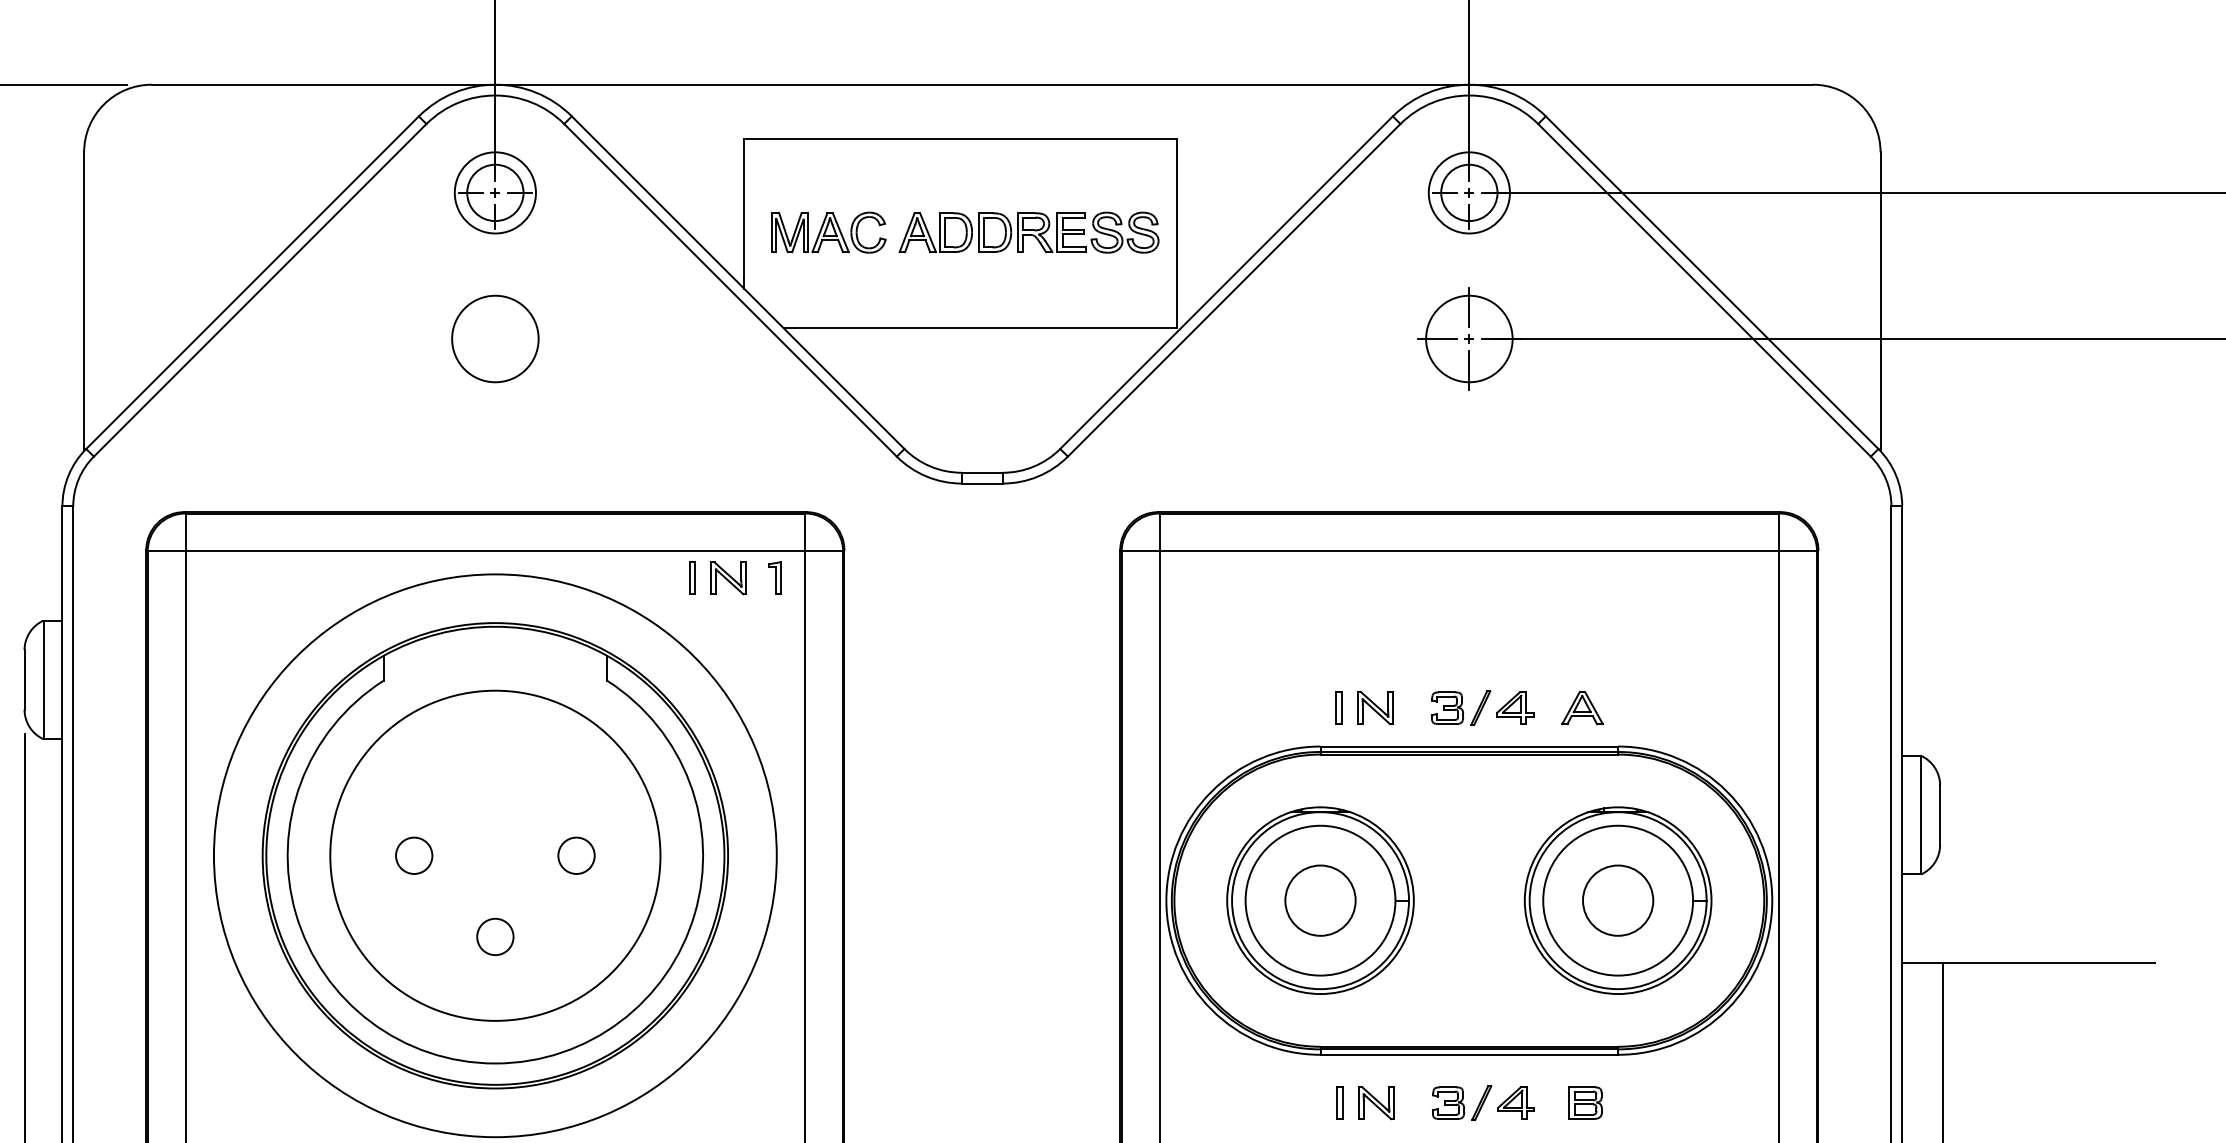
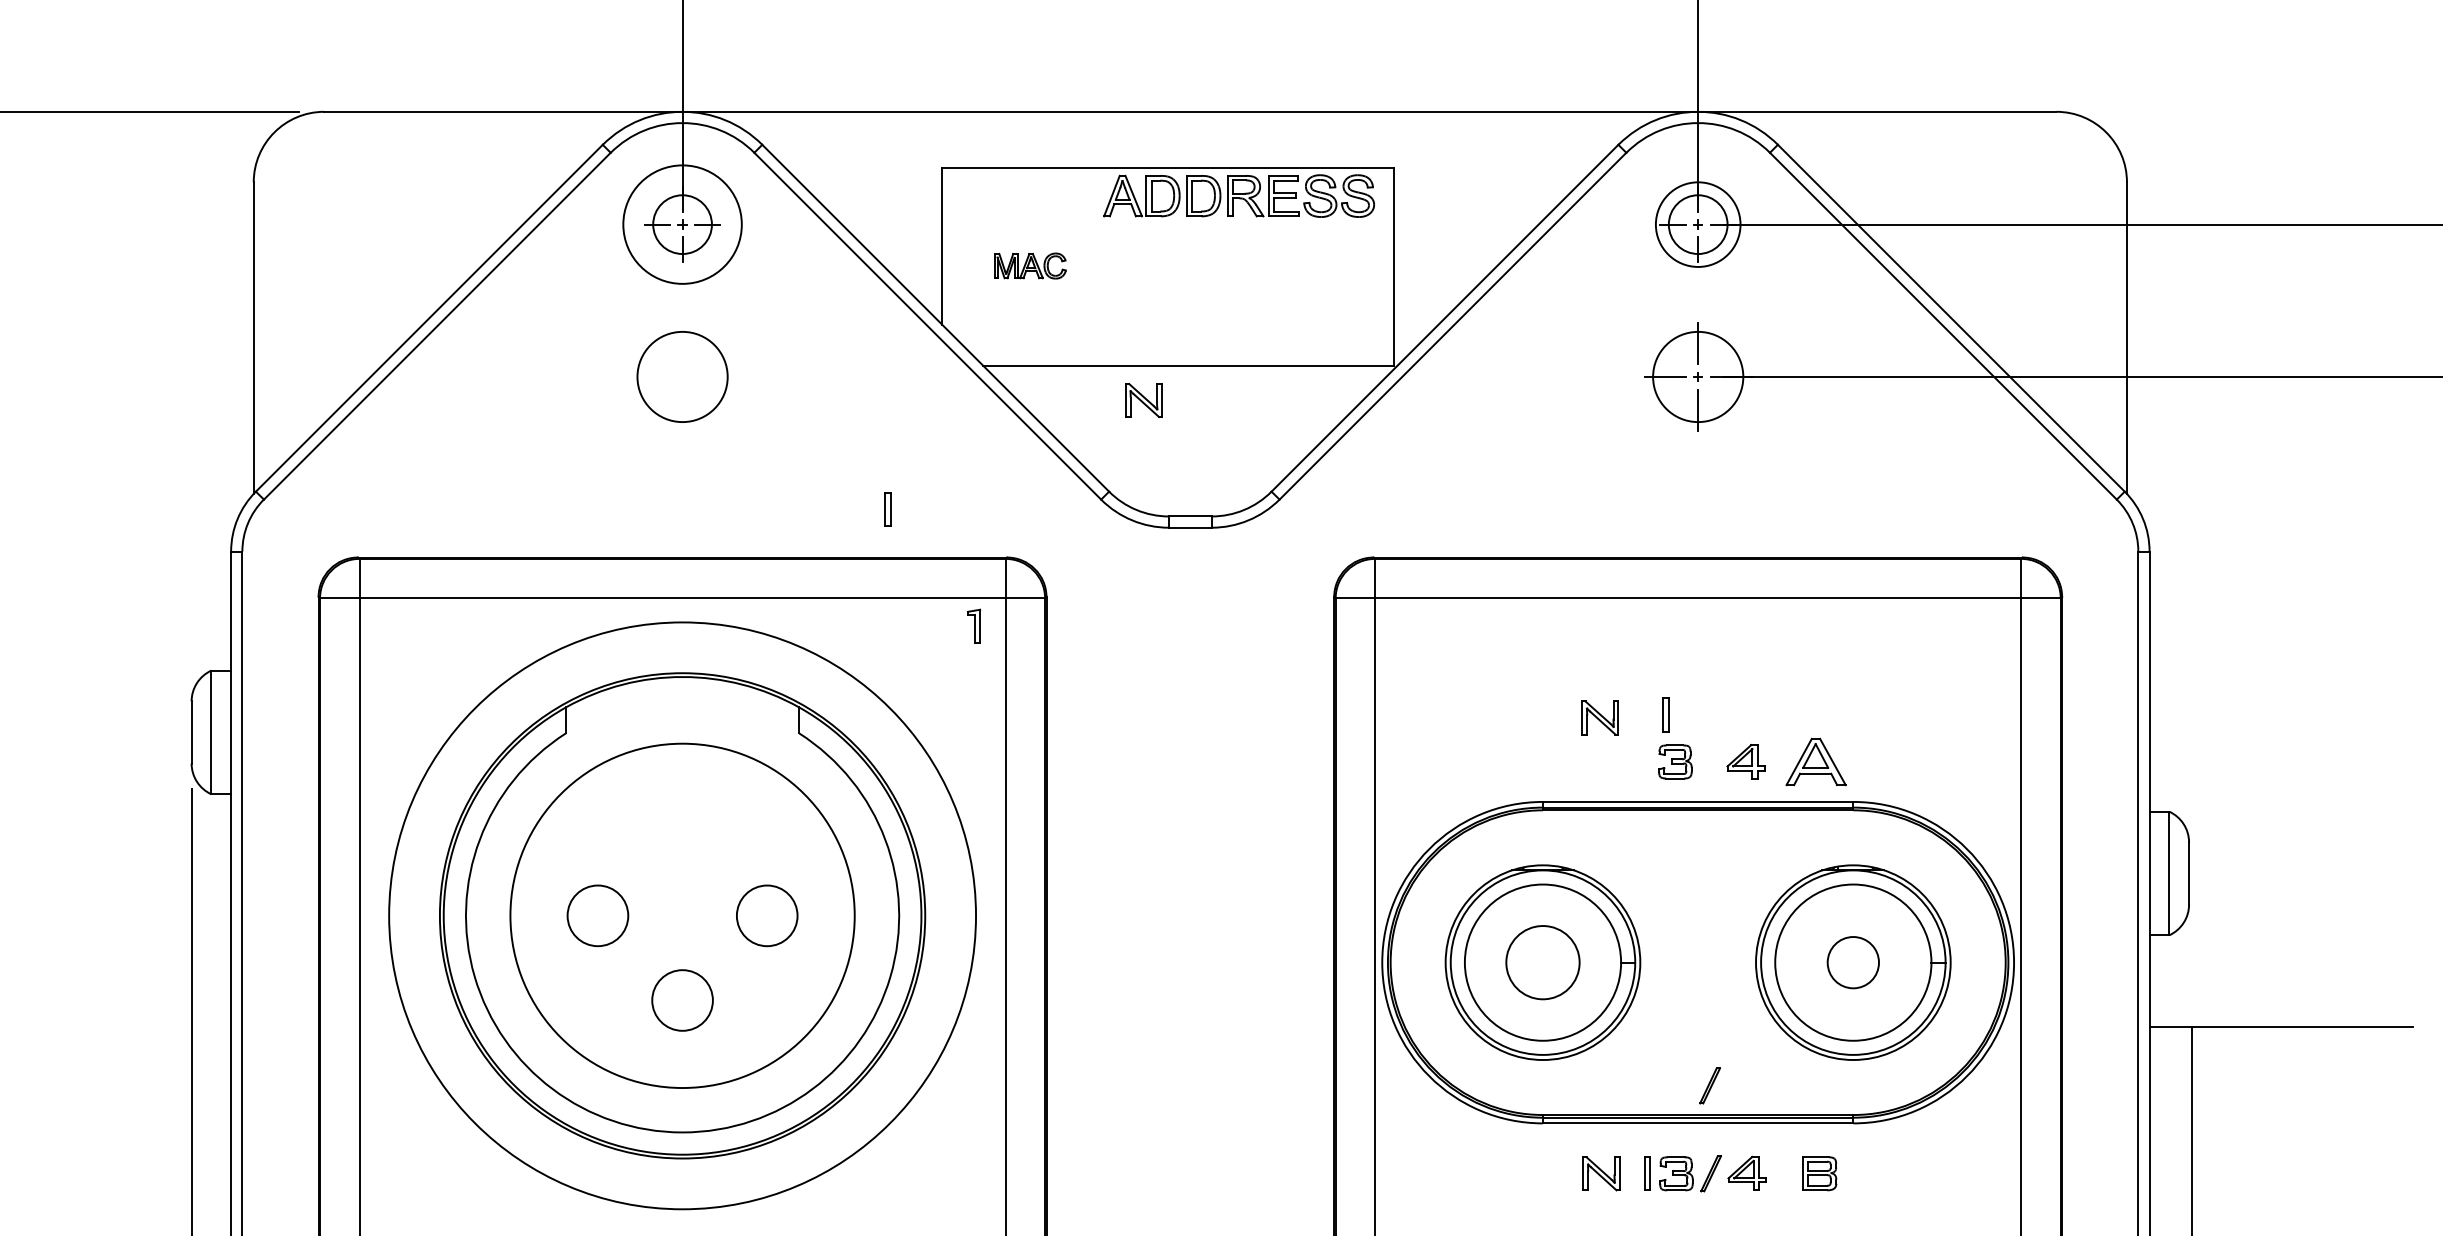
circle: (495, 192) -> (682, 224), size x1.4
part: (829, 232) -> (1030, 265), size x0.6
part: (1028, 232) -> (1238, 195), moved
part: (691, 578) -> (887, 509), moved
part: (728, 578) -> (1143, 400), moved
part: (1338, 707) -> (1665, 714), moved
part: (1374, 707) -> (1599, 717), moved
part: (1480, 707) -> (1709, 1085), moved
part: (1582, 707) -> (1816, 761), size x1.4
circle: (413, 855) -> (597, 915), size x1.6
circle: (576, 855) -> (767, 915), size x1.6
circle: (1617, 900) -> (1852, 962), size x0.7
circle: (495, 936) -> (682, 1000), size x1.6
part: (1340, 1102) -> (1647, 1173), moved

